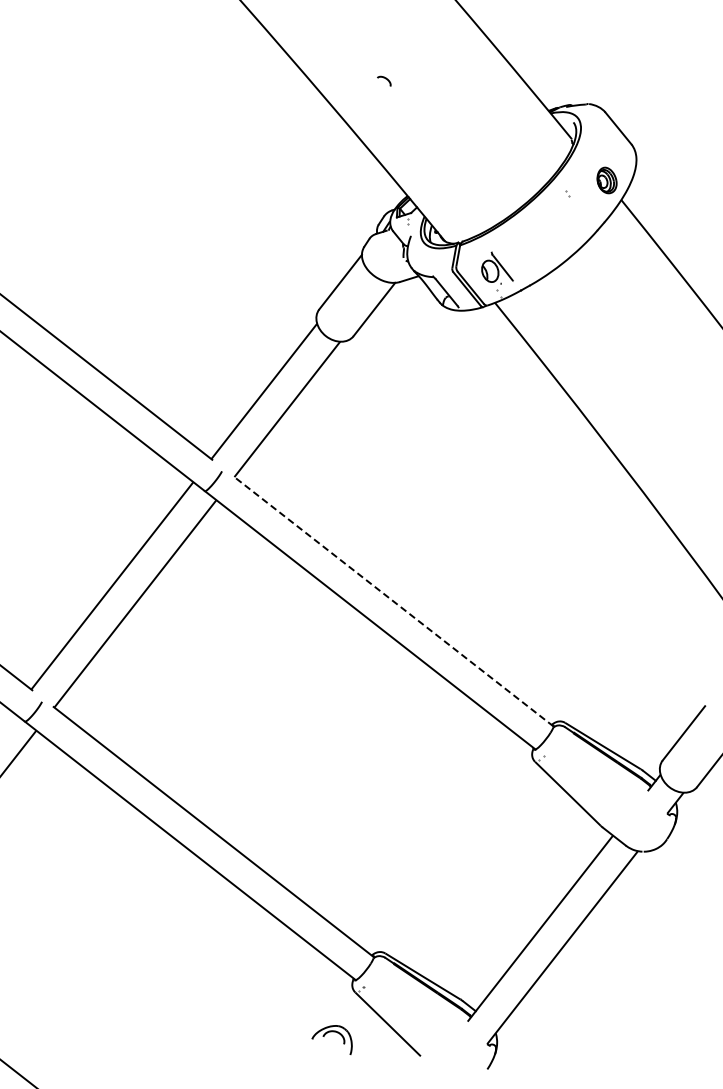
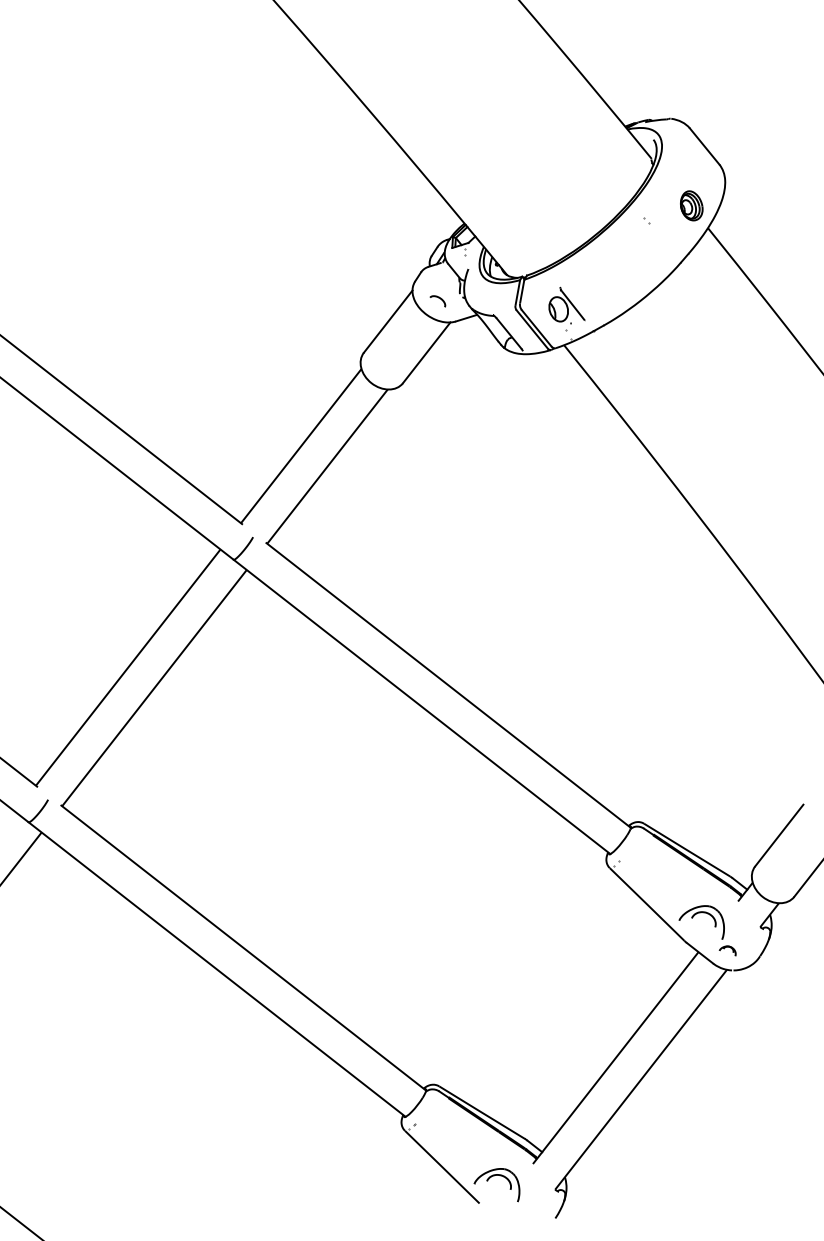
curve: (385, 79) -> (439, 299), moved
line: (393, 601) -> (448, 685), dashed -> solid
part: (627, 813) -> (715, 926), added
part: (331, 1032) -> (496, 1176), moved

